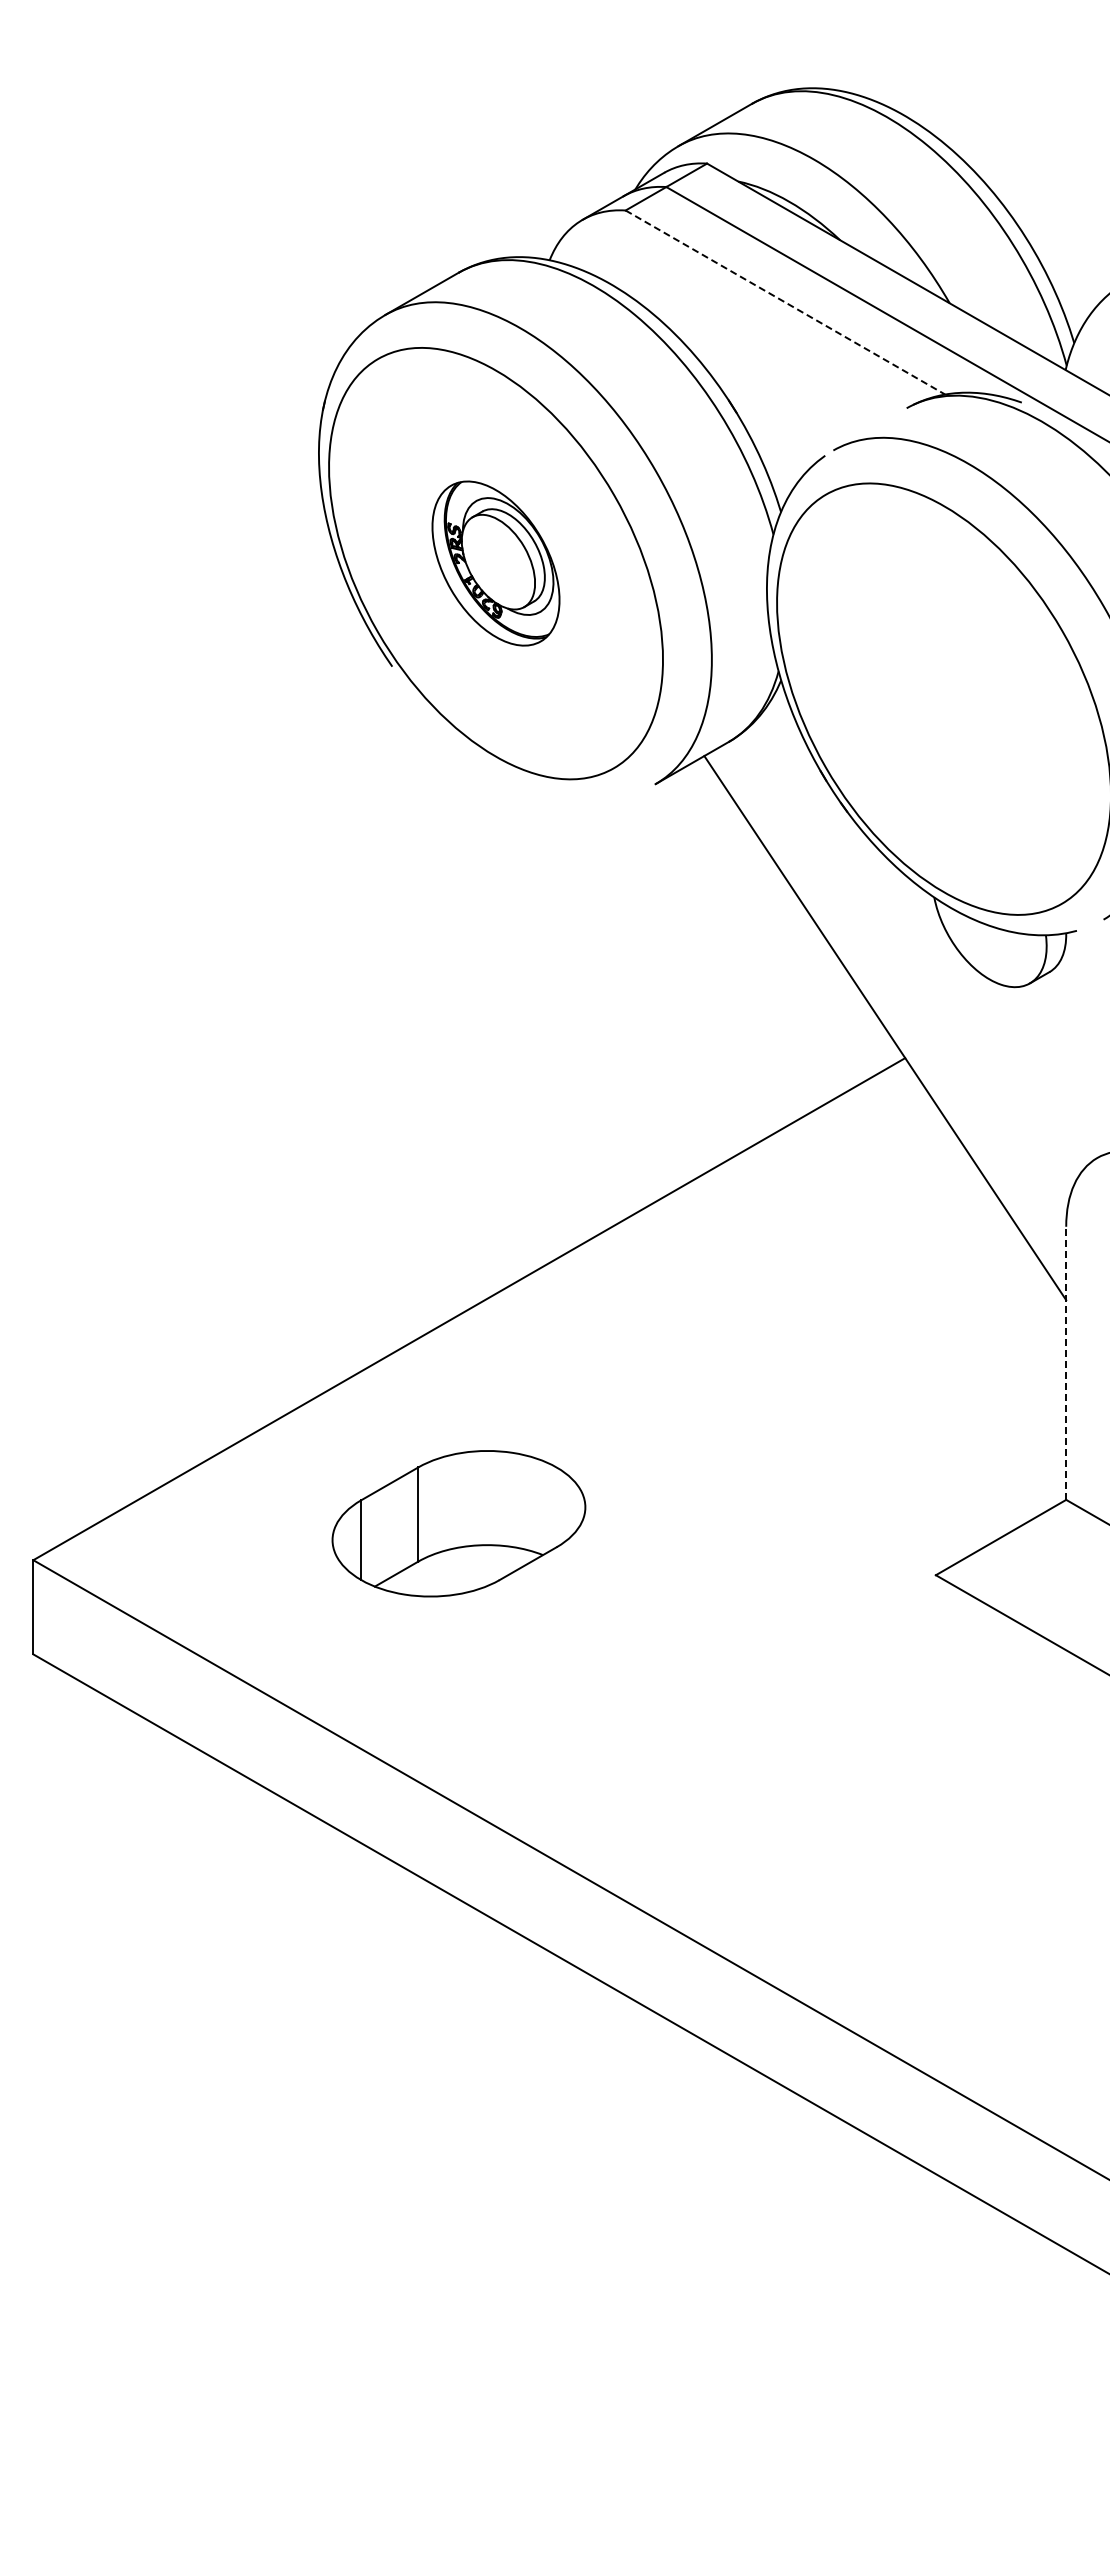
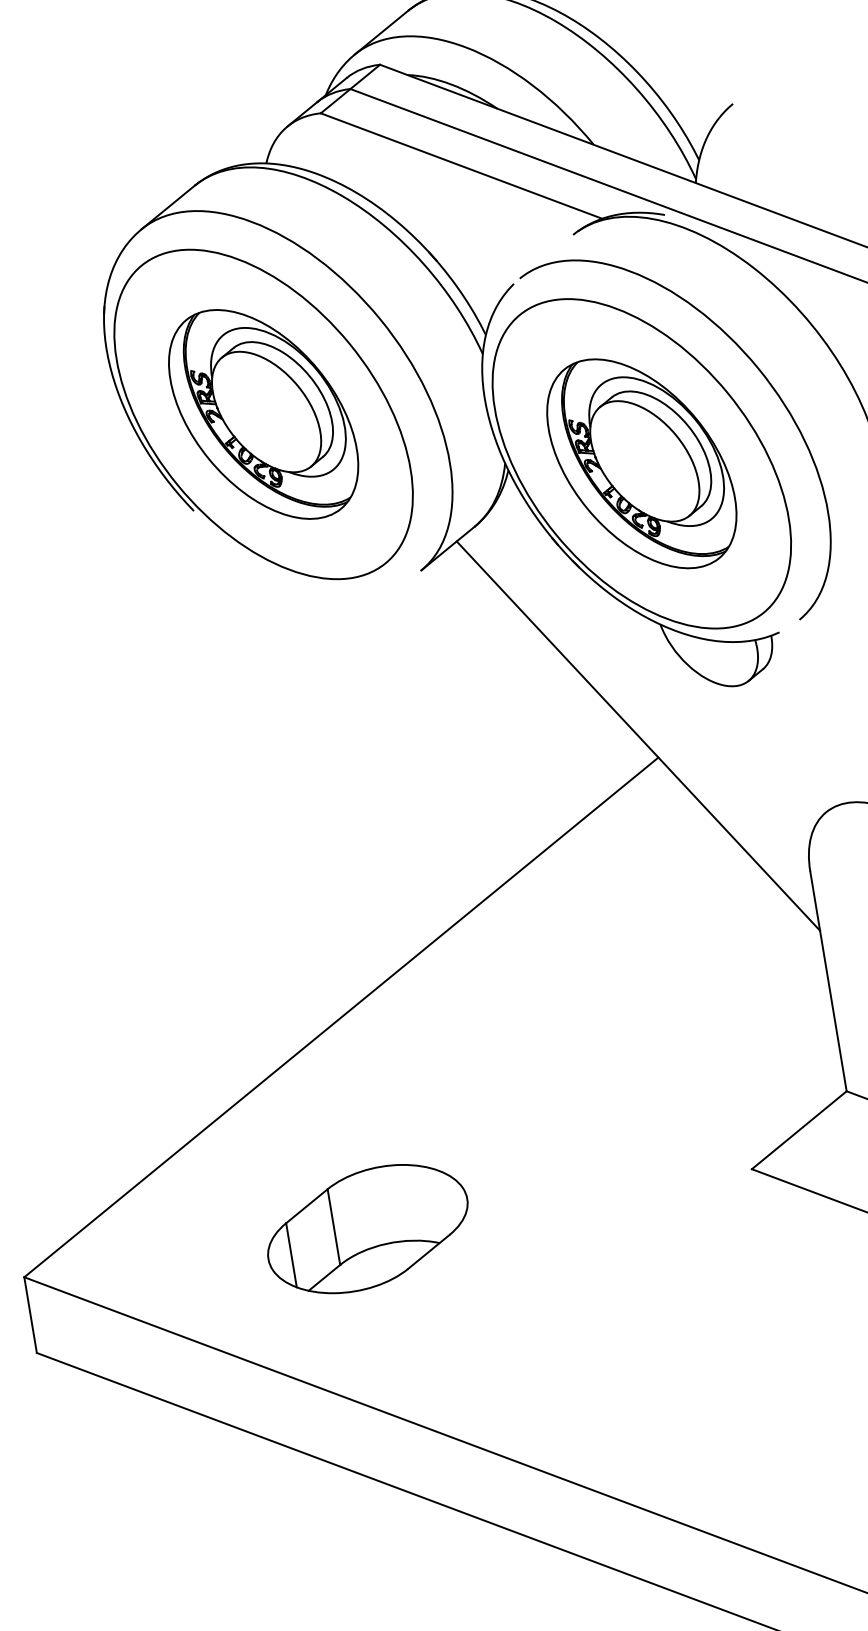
line: (785, 302) -> (461, 166), dashed -> solid
part: (495, 563) -> (263, 414), size x1.67
part: (943, 698) -> (641, 463), added
line: (1066, 1363) -> (828, 981), dashed -> solid
part: (458, 1523) -> (367, 1228), moved

